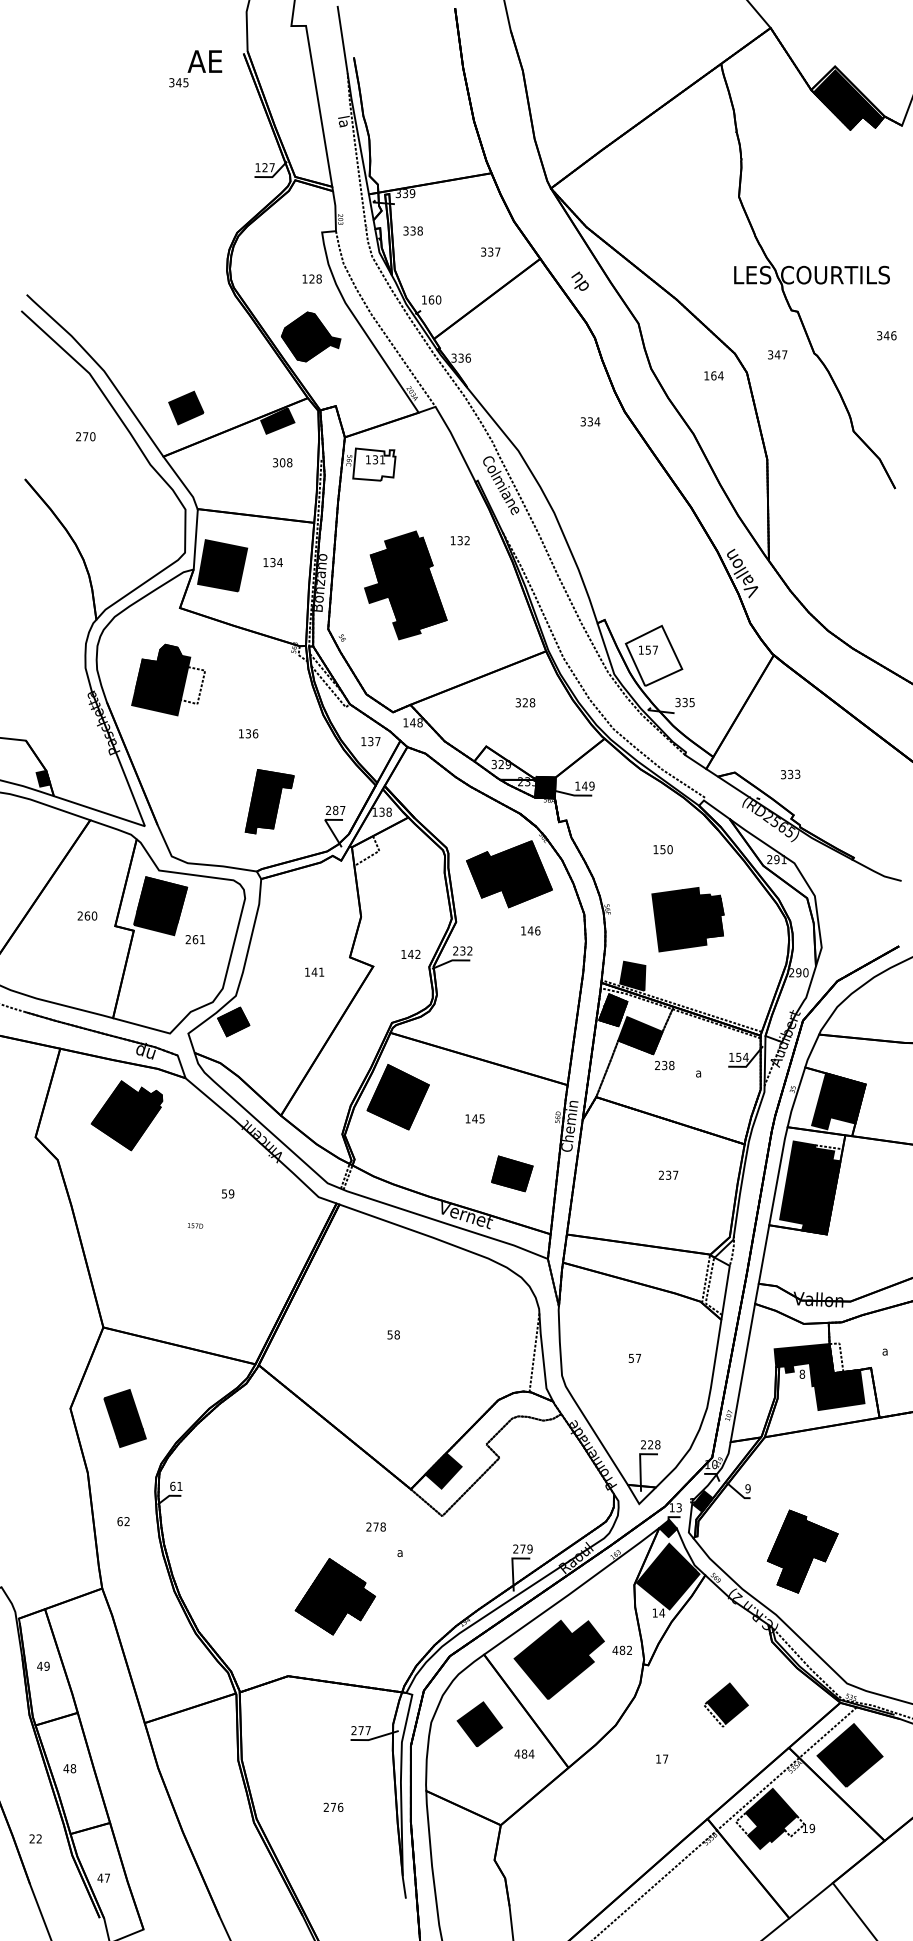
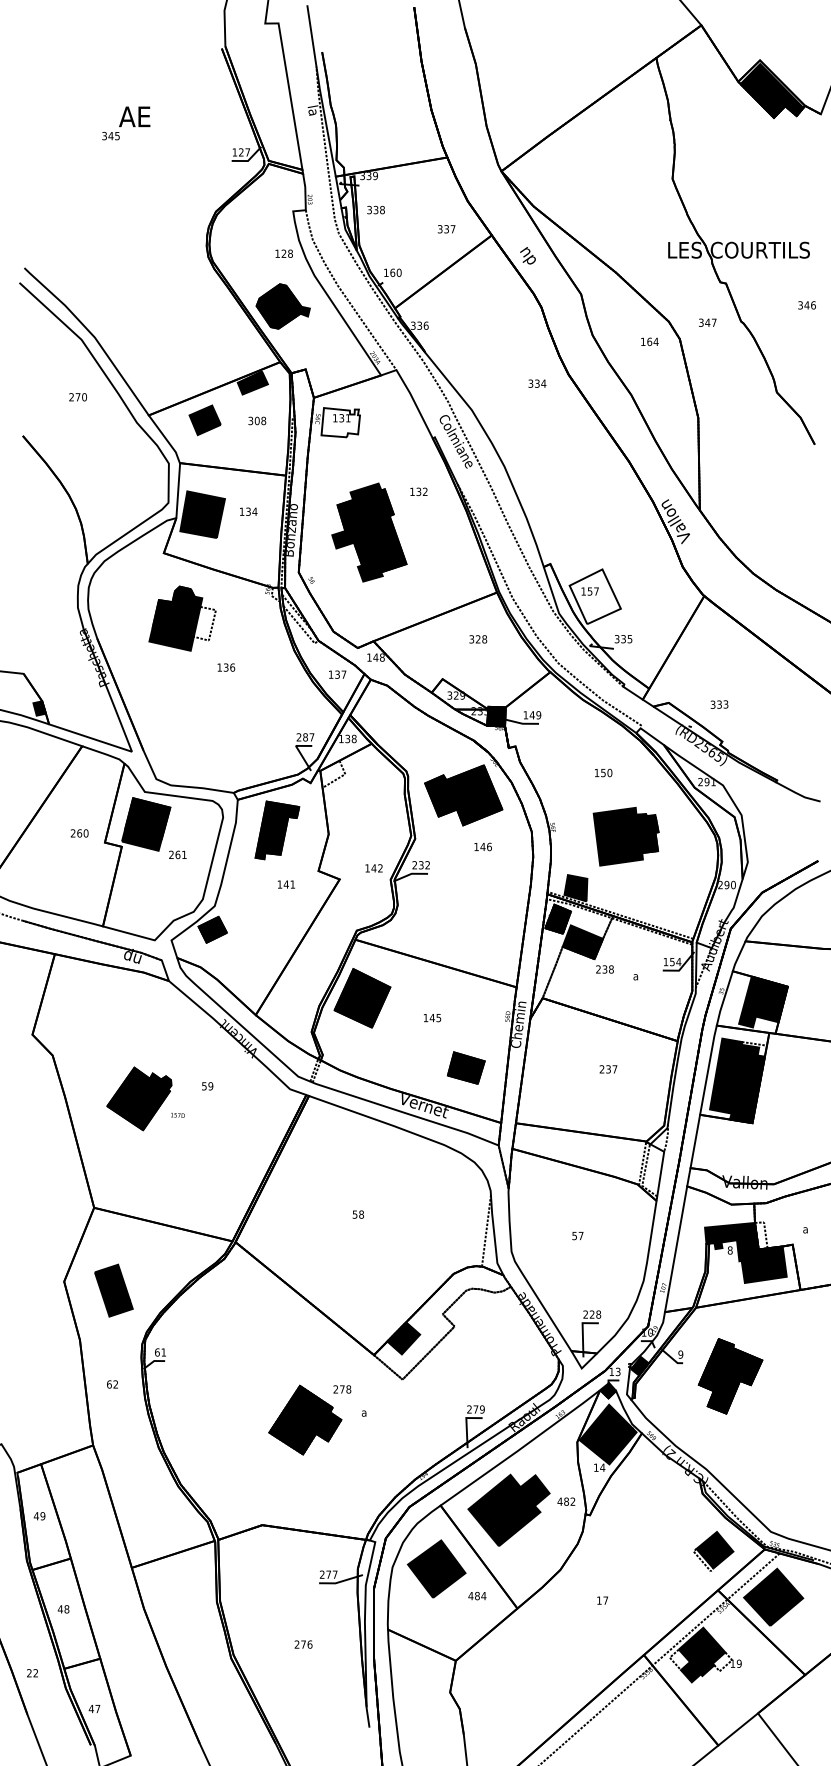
text: (195, 68) -> (126, 123), moved
part: (186, 407) -> (205, 419), moved
part: (168, 679) -> (182, 618), moved
part: (269, 801) -> (277, 830), moved
part: (126, 1115) -> (138, 1098), moved
part: (802, 1551) -> (730, 1376), moved
part: (334, 1596) -> (304, 1419), moved
part: (726, 1704) -> (713, 1550), moved
part: (479, 1724) -> (436, 1569), size x1.43

